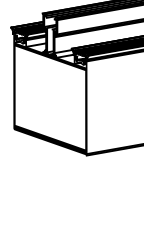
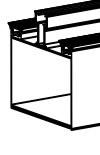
line: (50, 118) -> (41, 99), added

